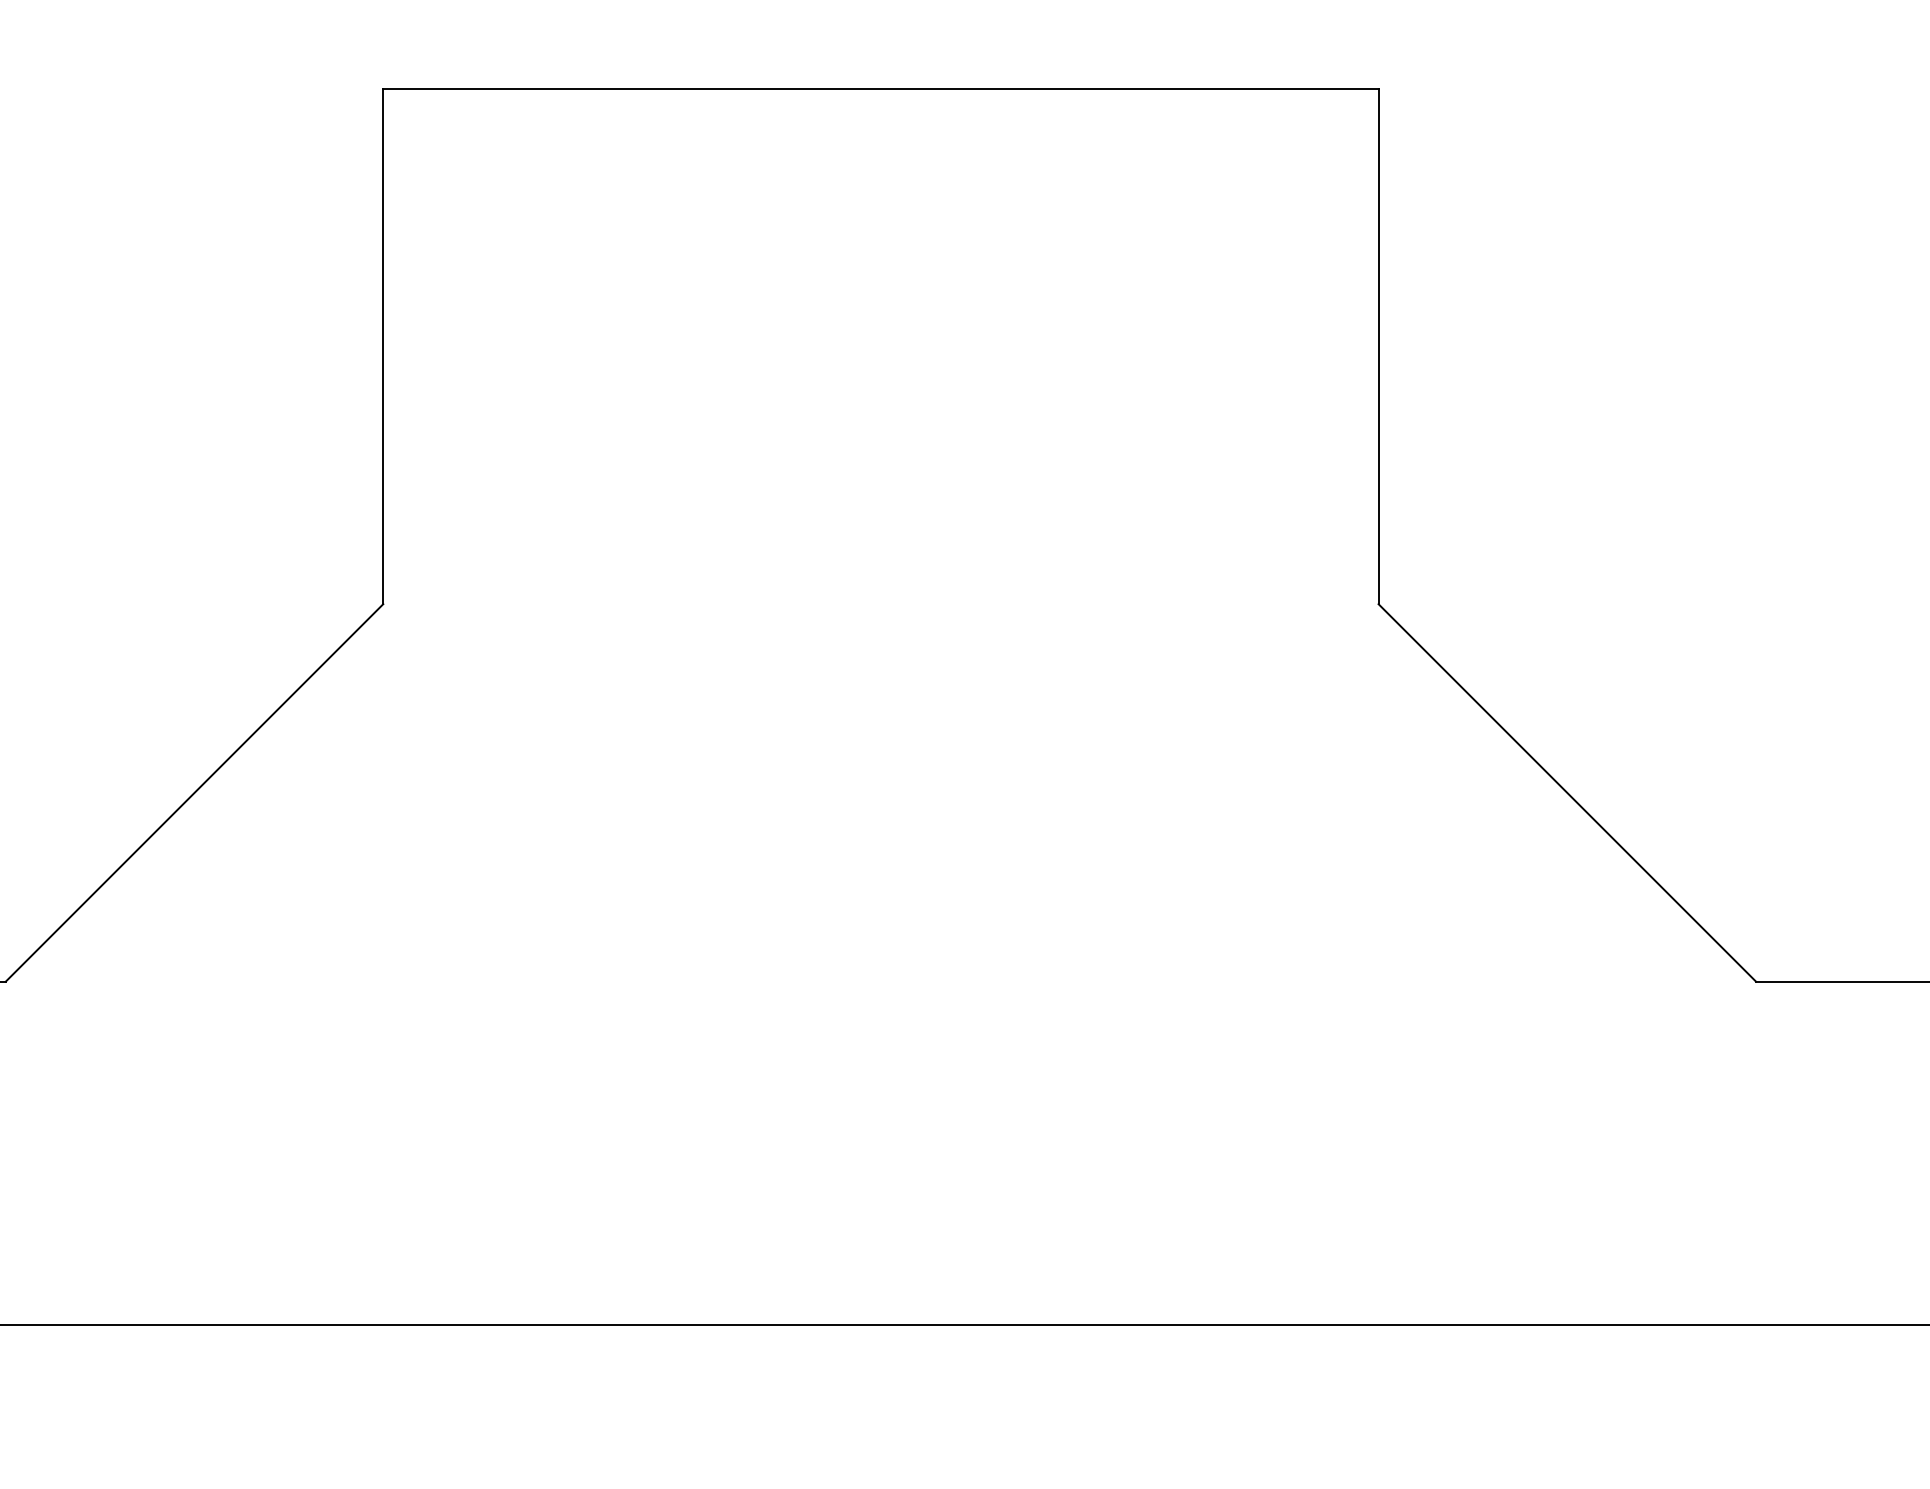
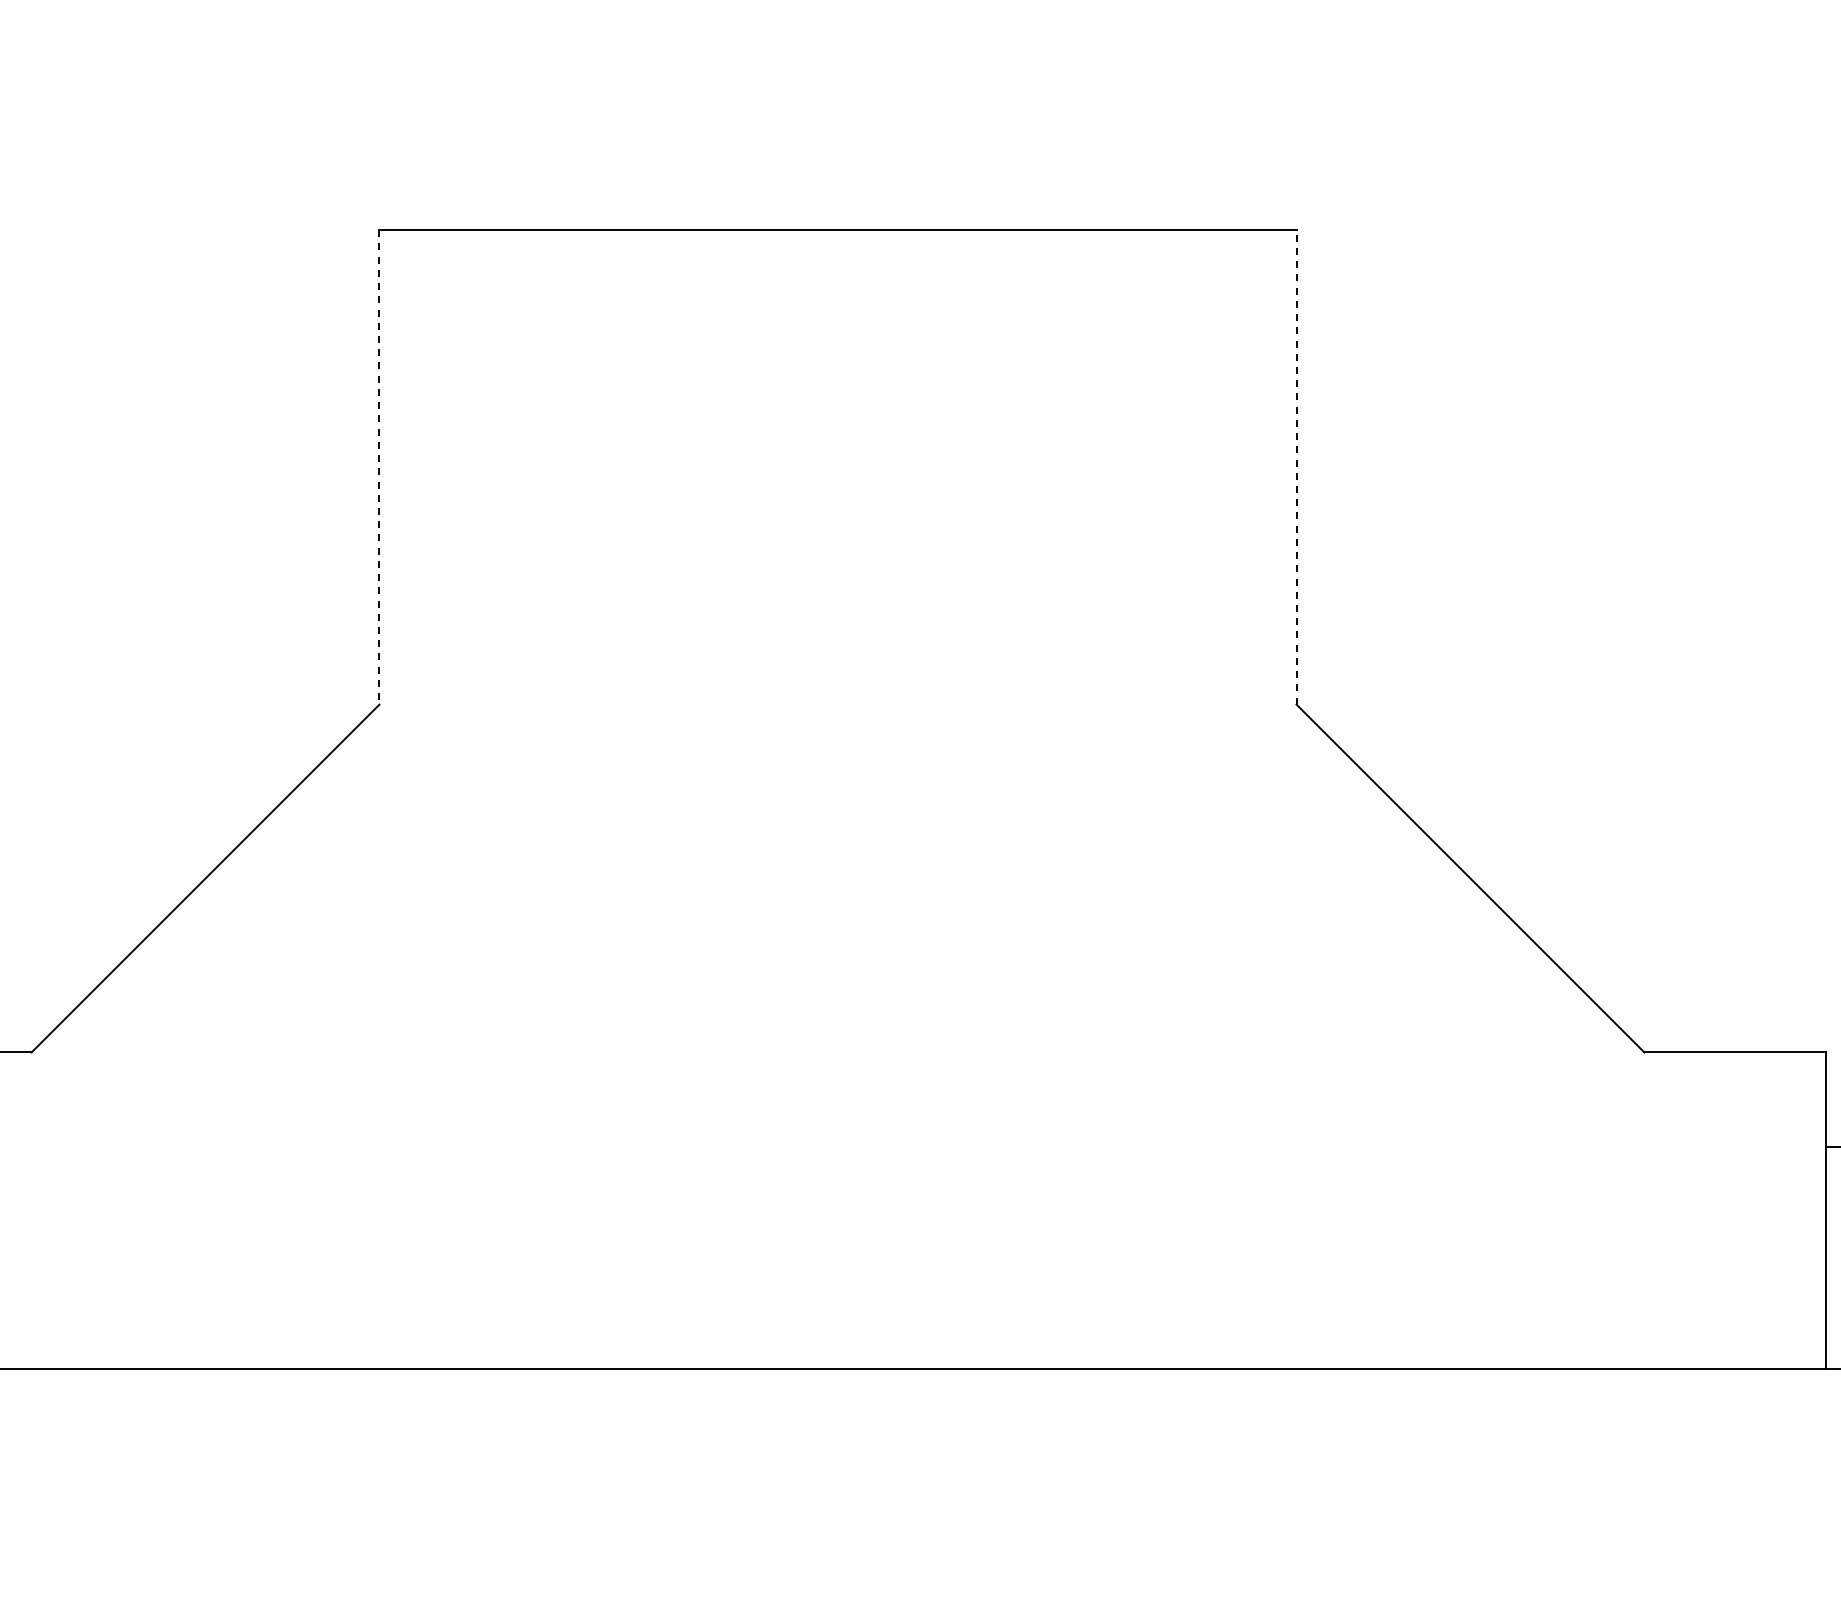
line: (1378, 345) -> (1296, 466), solid -> dashed
line: (383, 346) -> (379, 467), solid -> dashed

